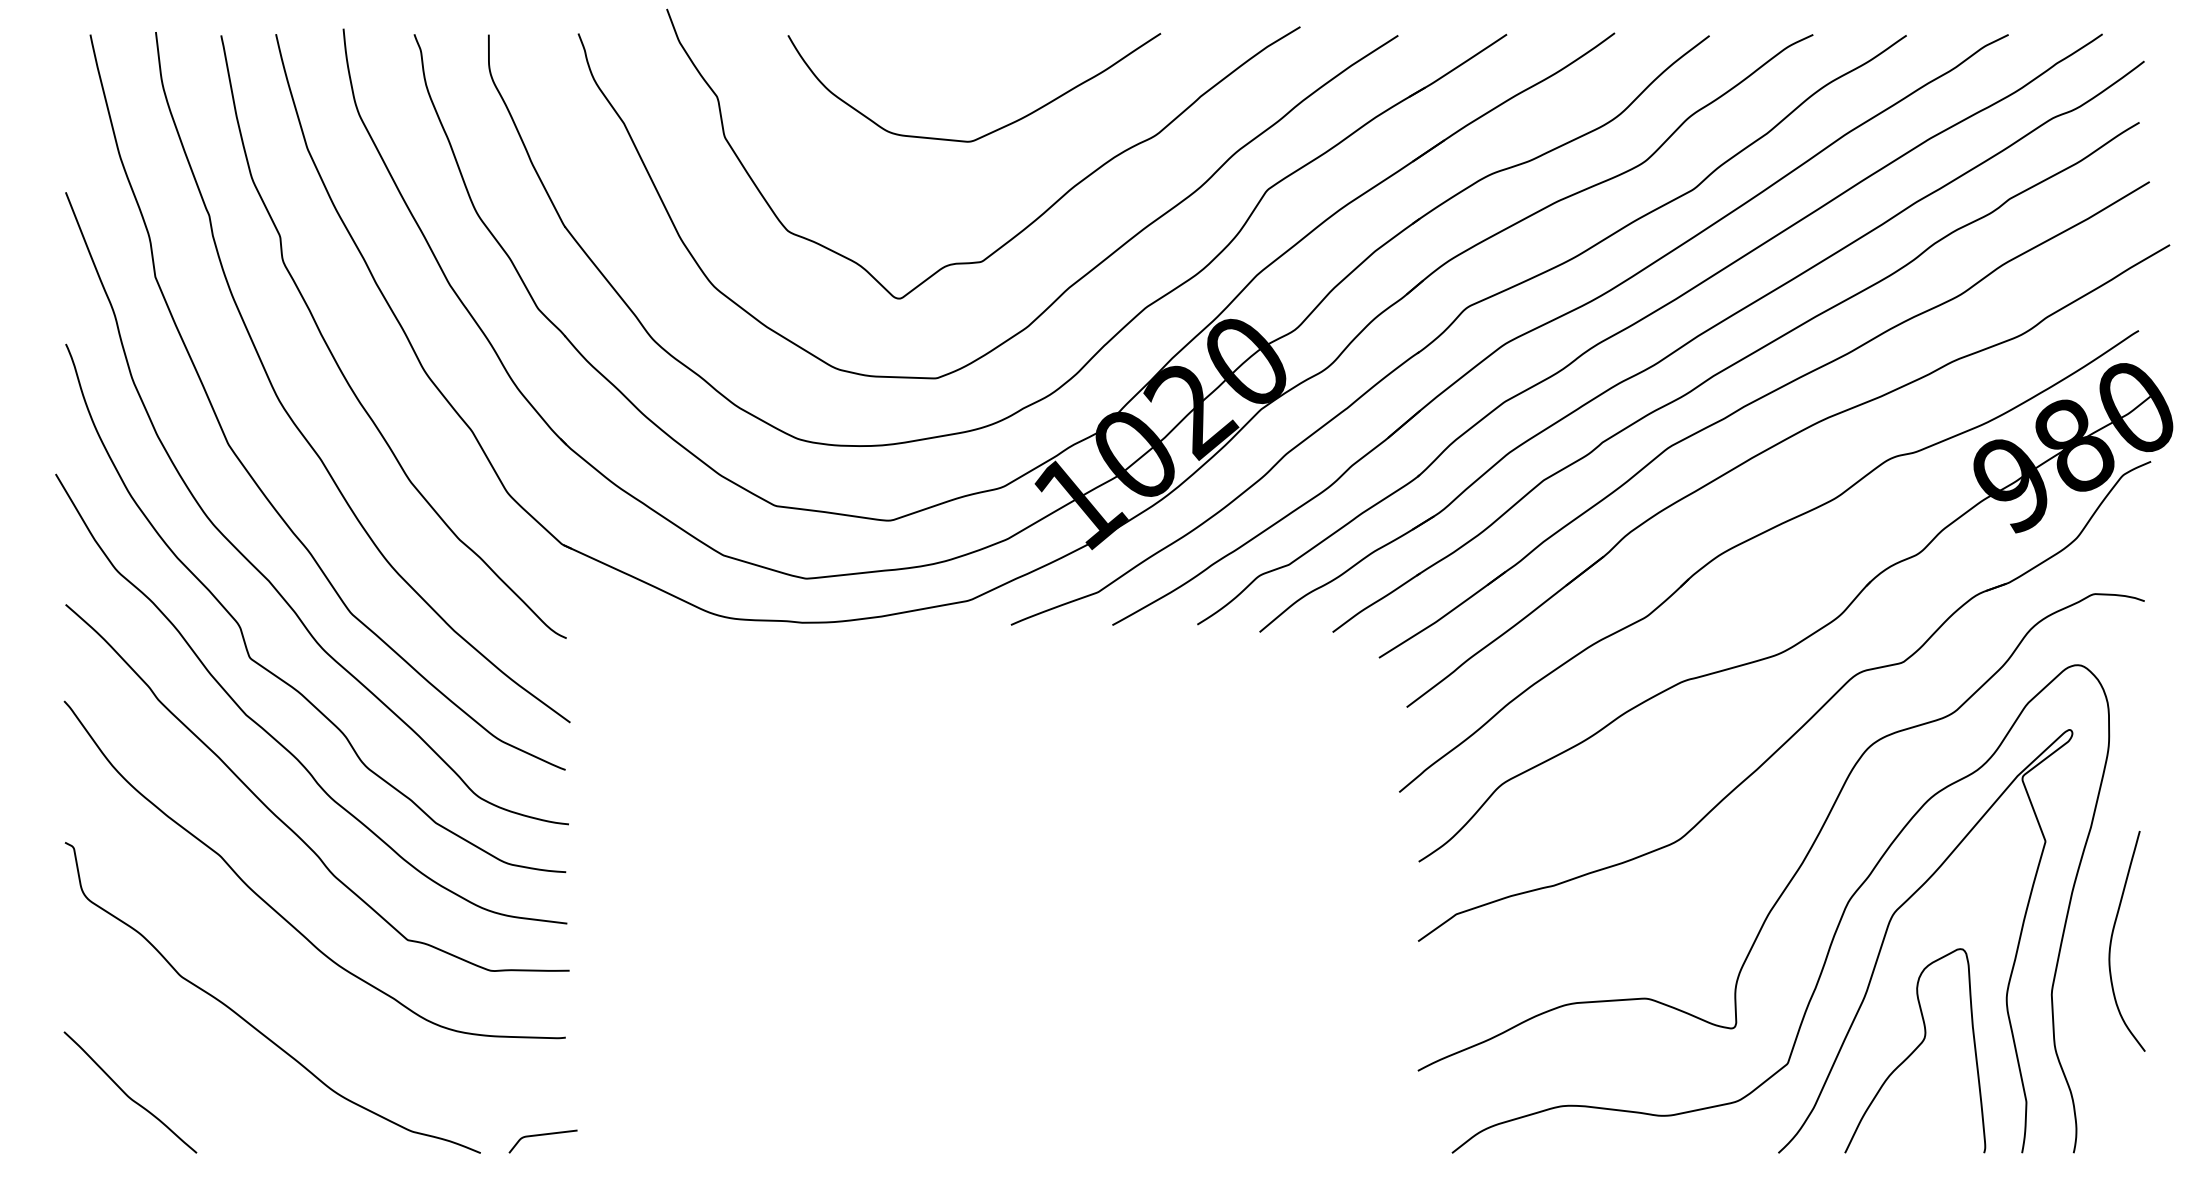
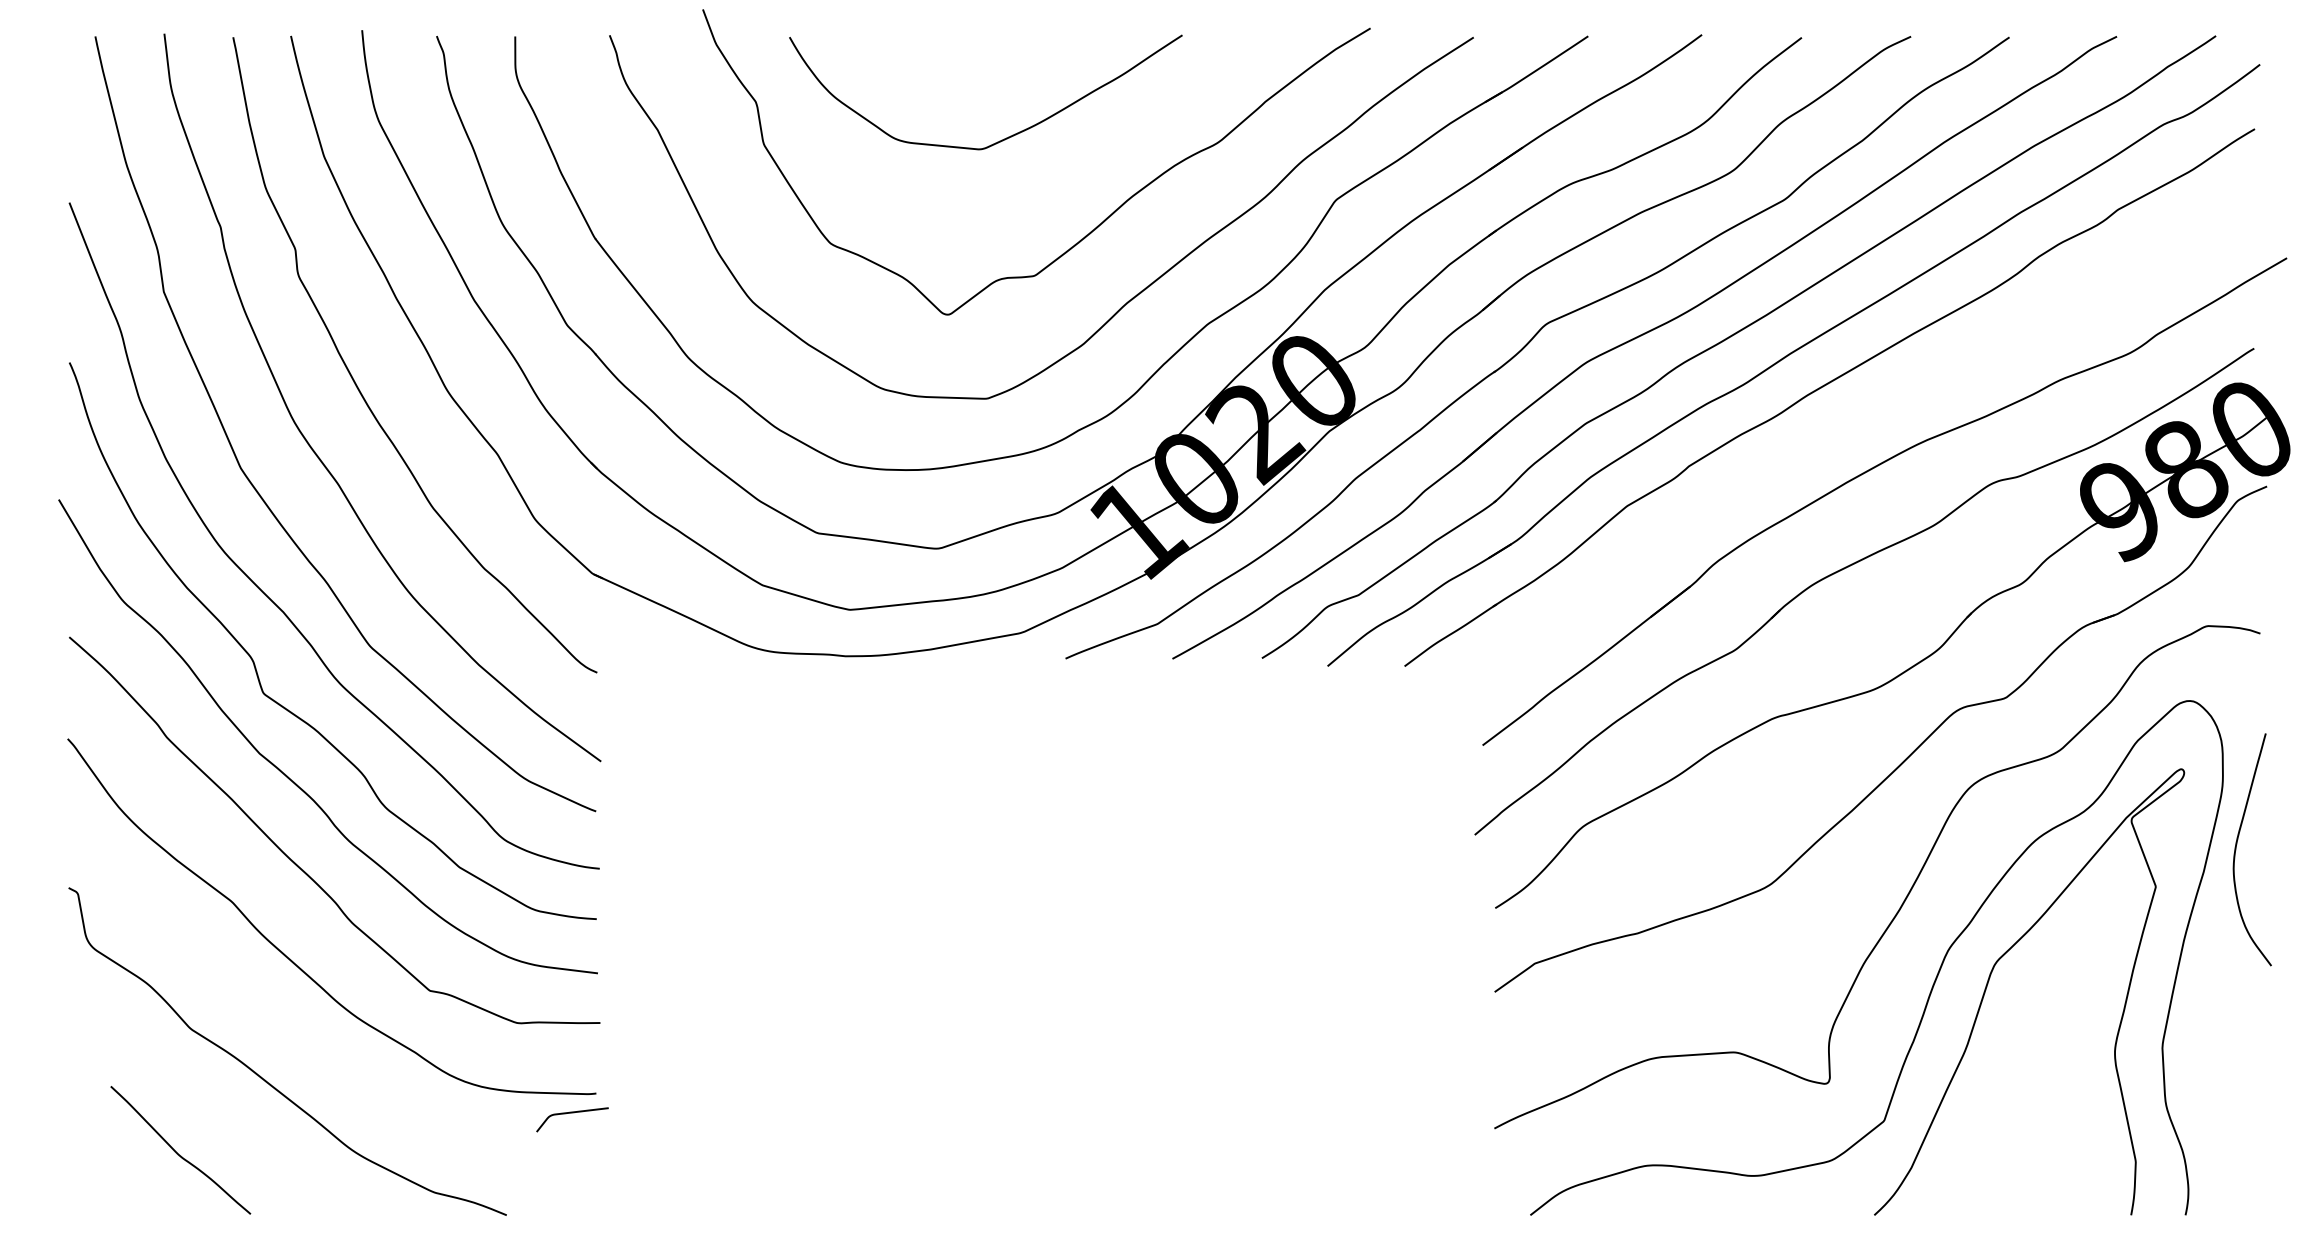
curve: (995, 129) -> (1008, 136), moved
part: (1754, 402) -> (1849, 424), removed
curve: (2112, 939) -> (2236, 847), moved
curve: (1915, 1050) -> (2018, 1107), removed
curve: (127, 1094) -> (177, 1152), moved
curve: (542, 1135) -> (571, 1113), moved

